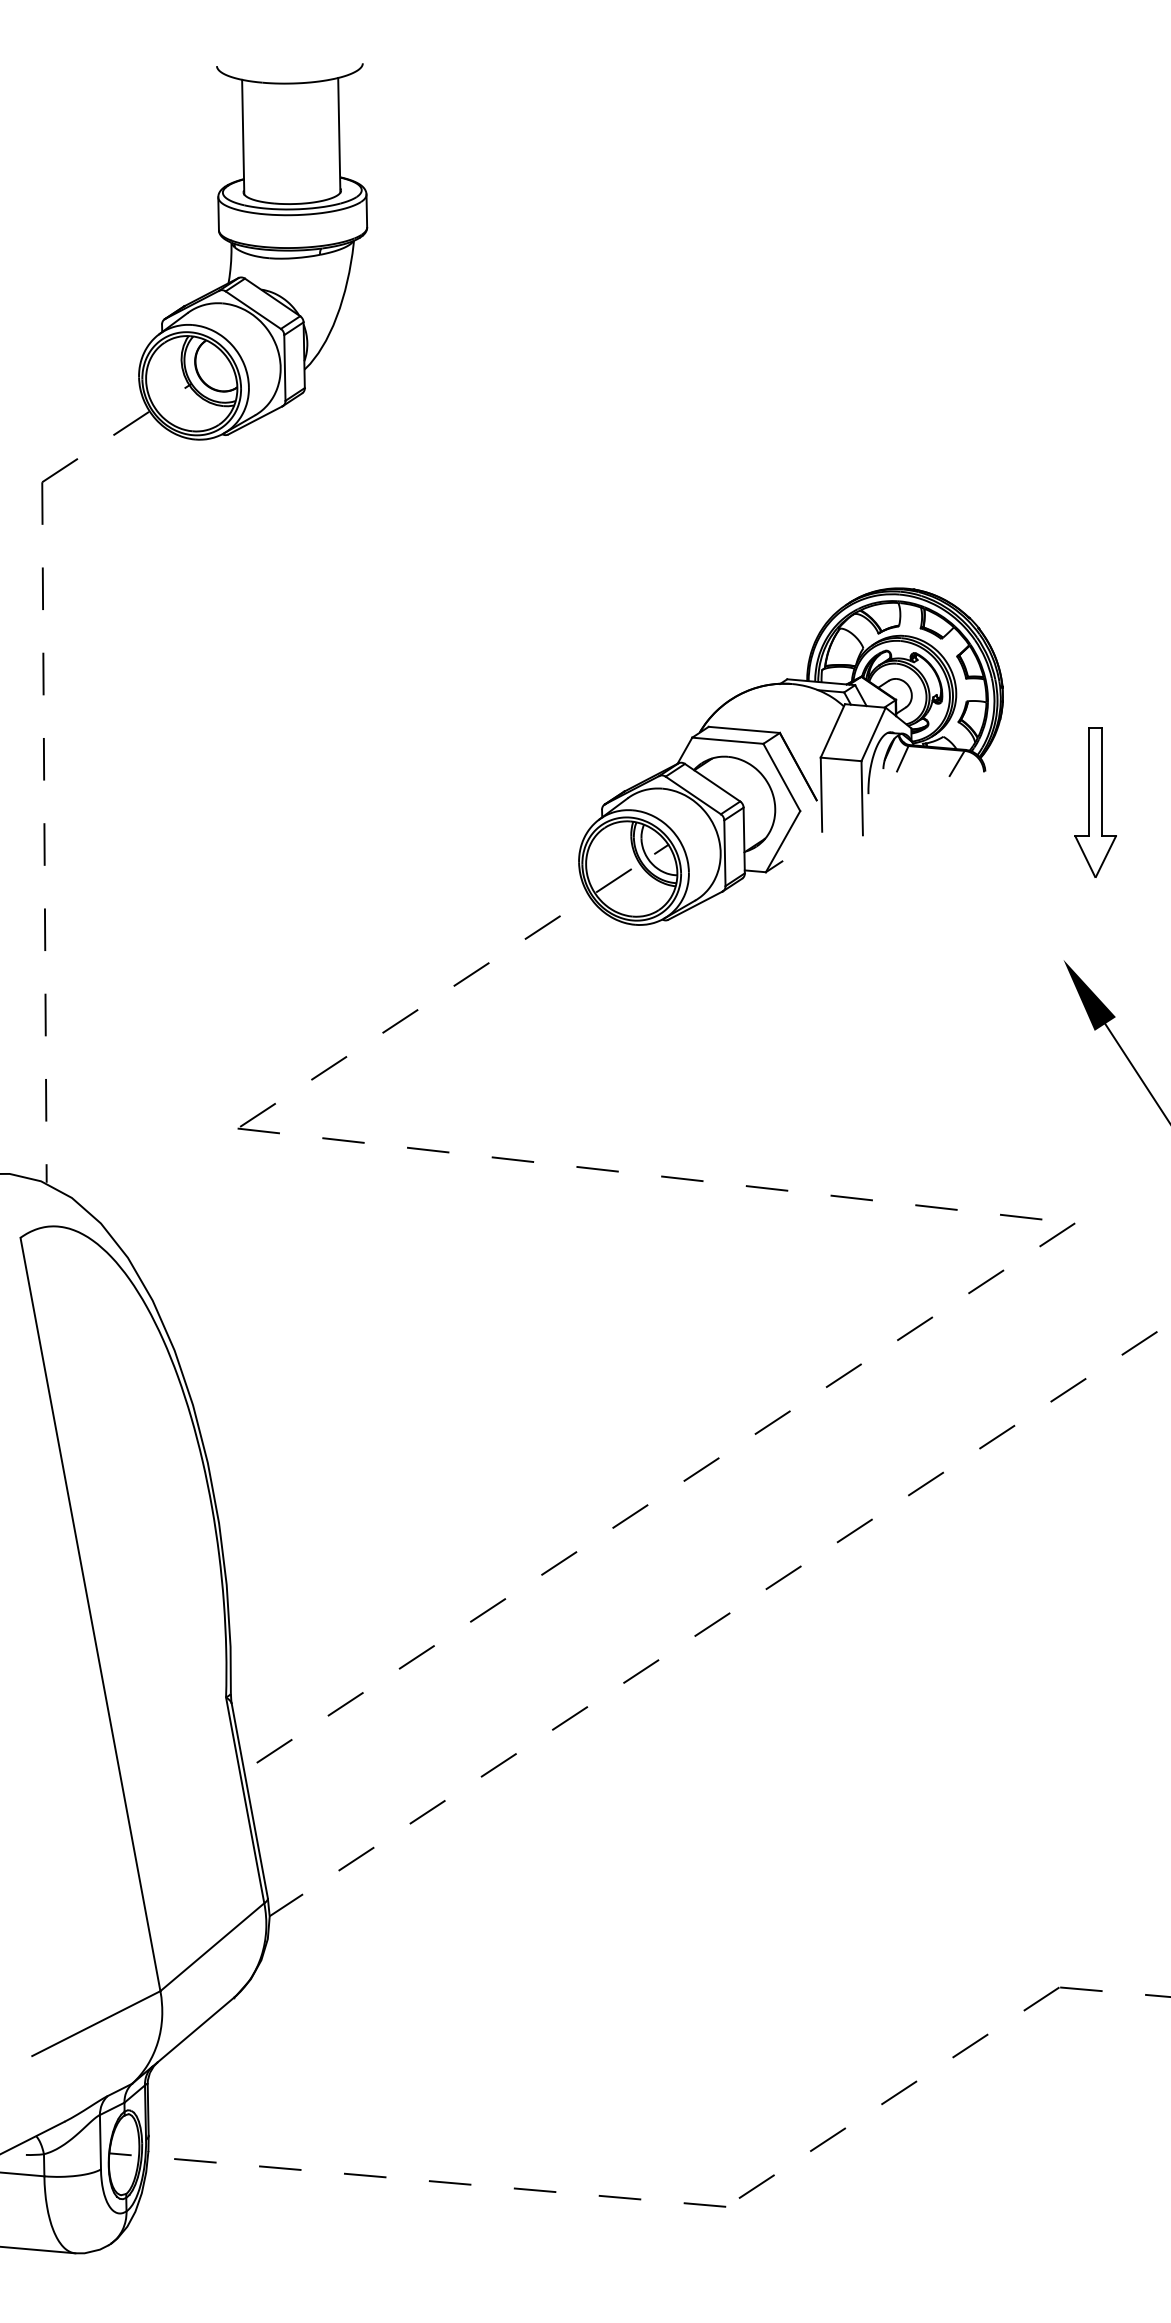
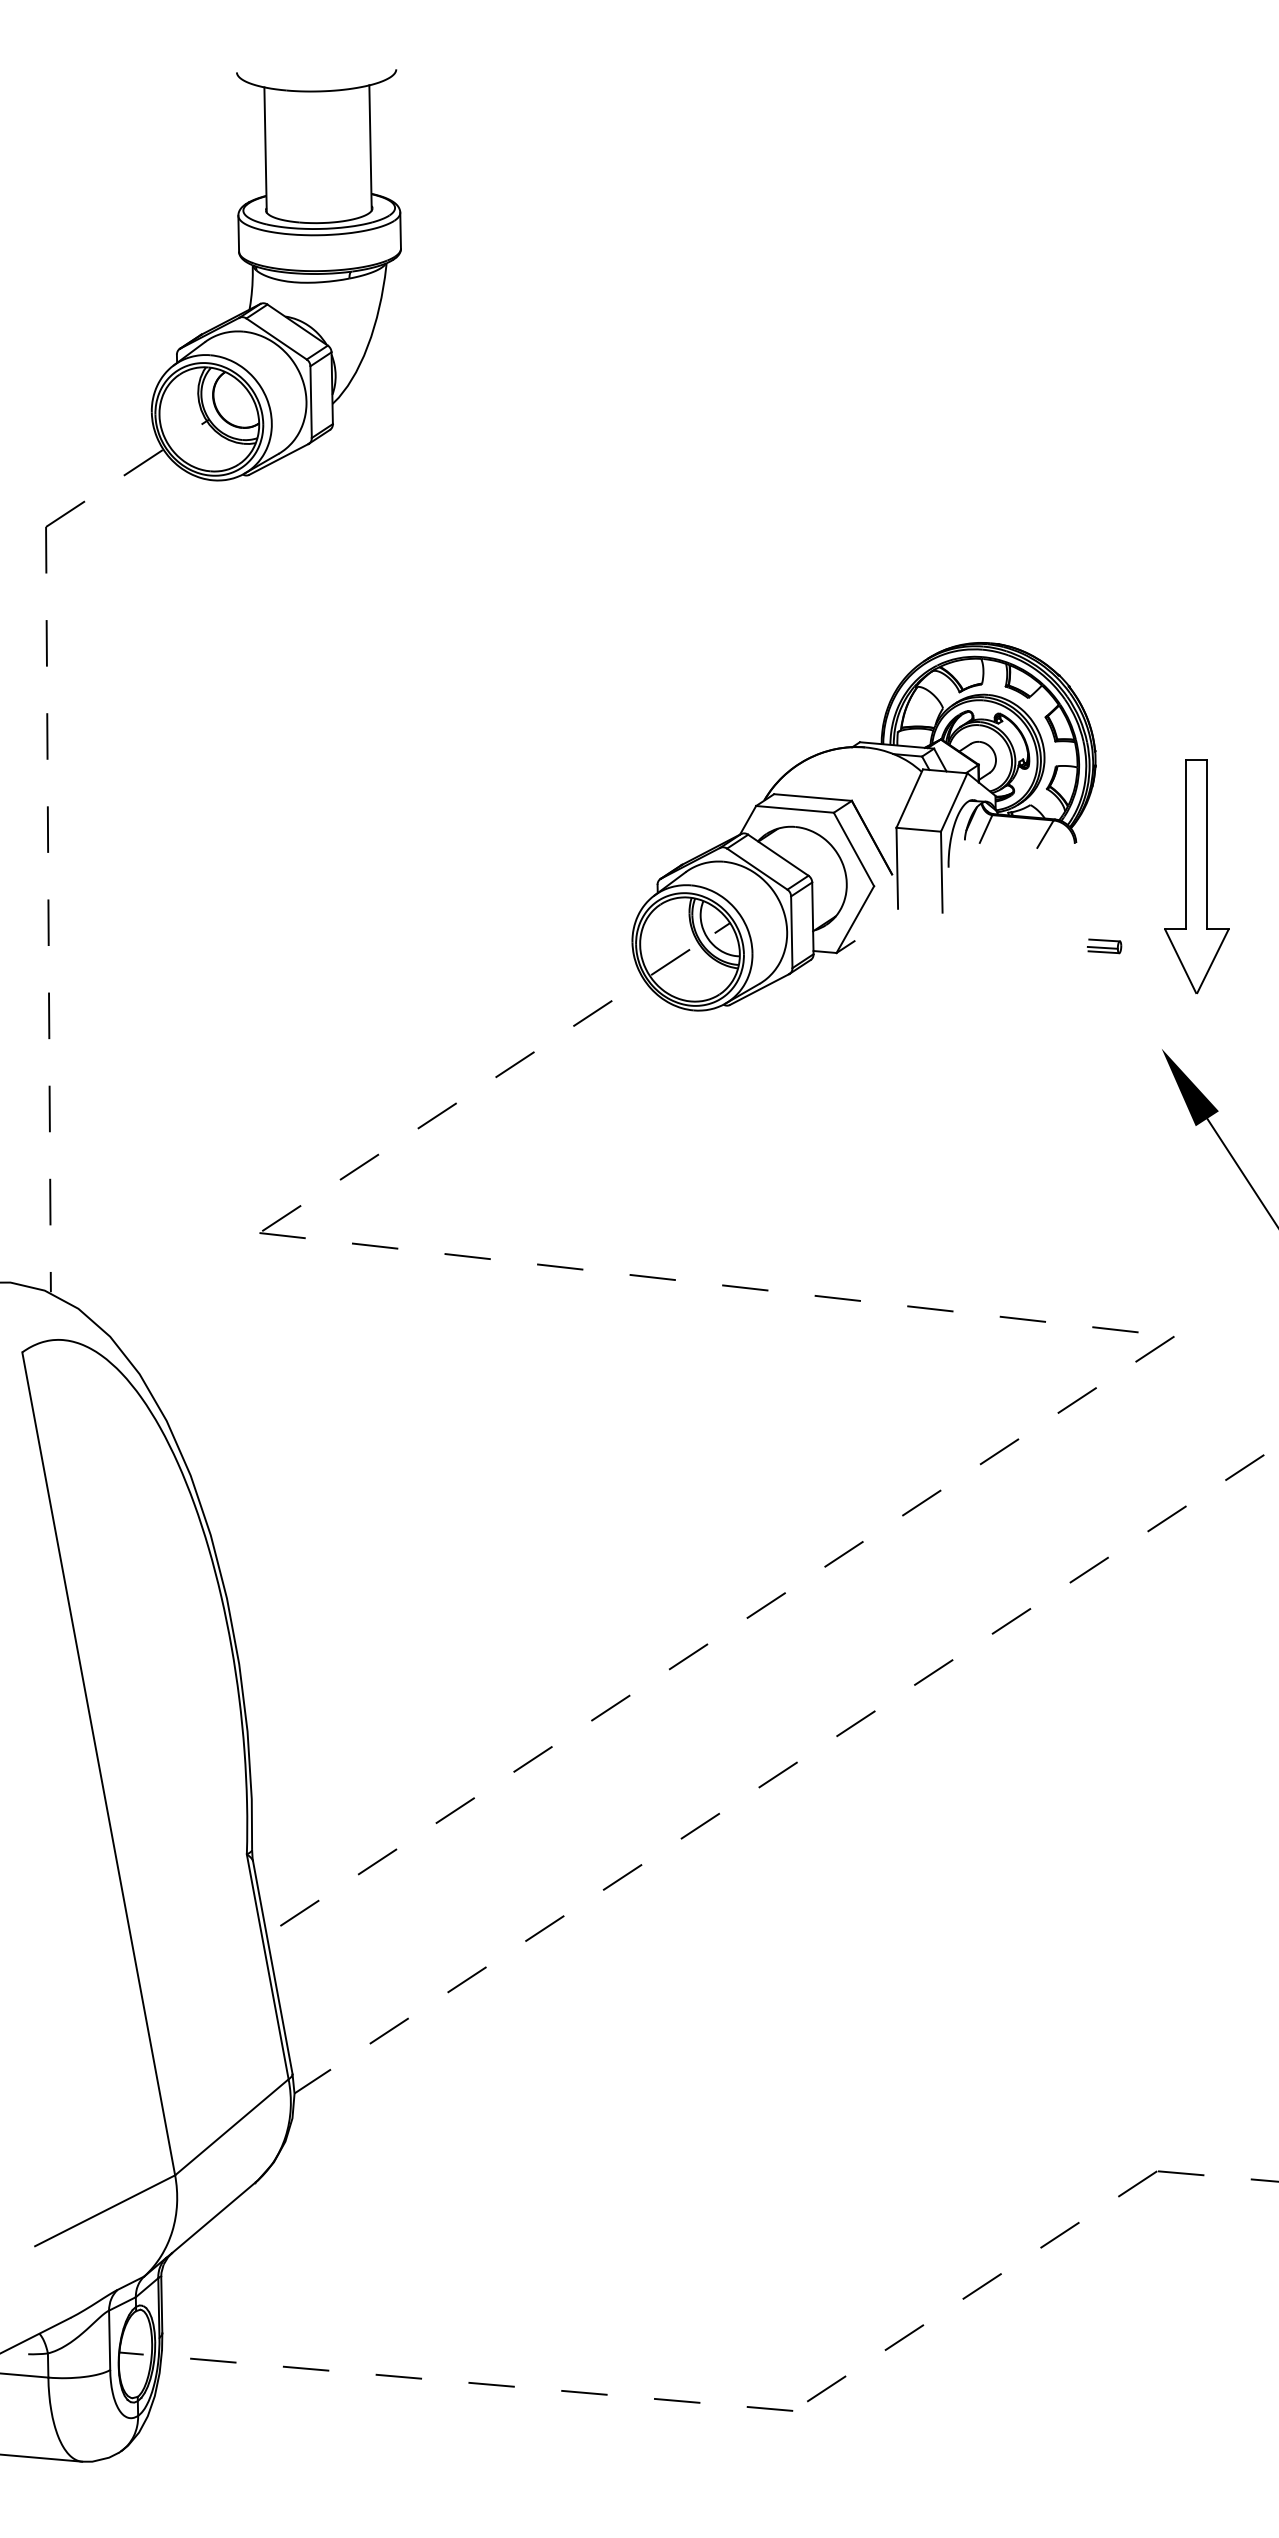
part: (1095, 802) -> (1196, 876), size x1.43
part: (1011, 866) -> (1104, 946), added

